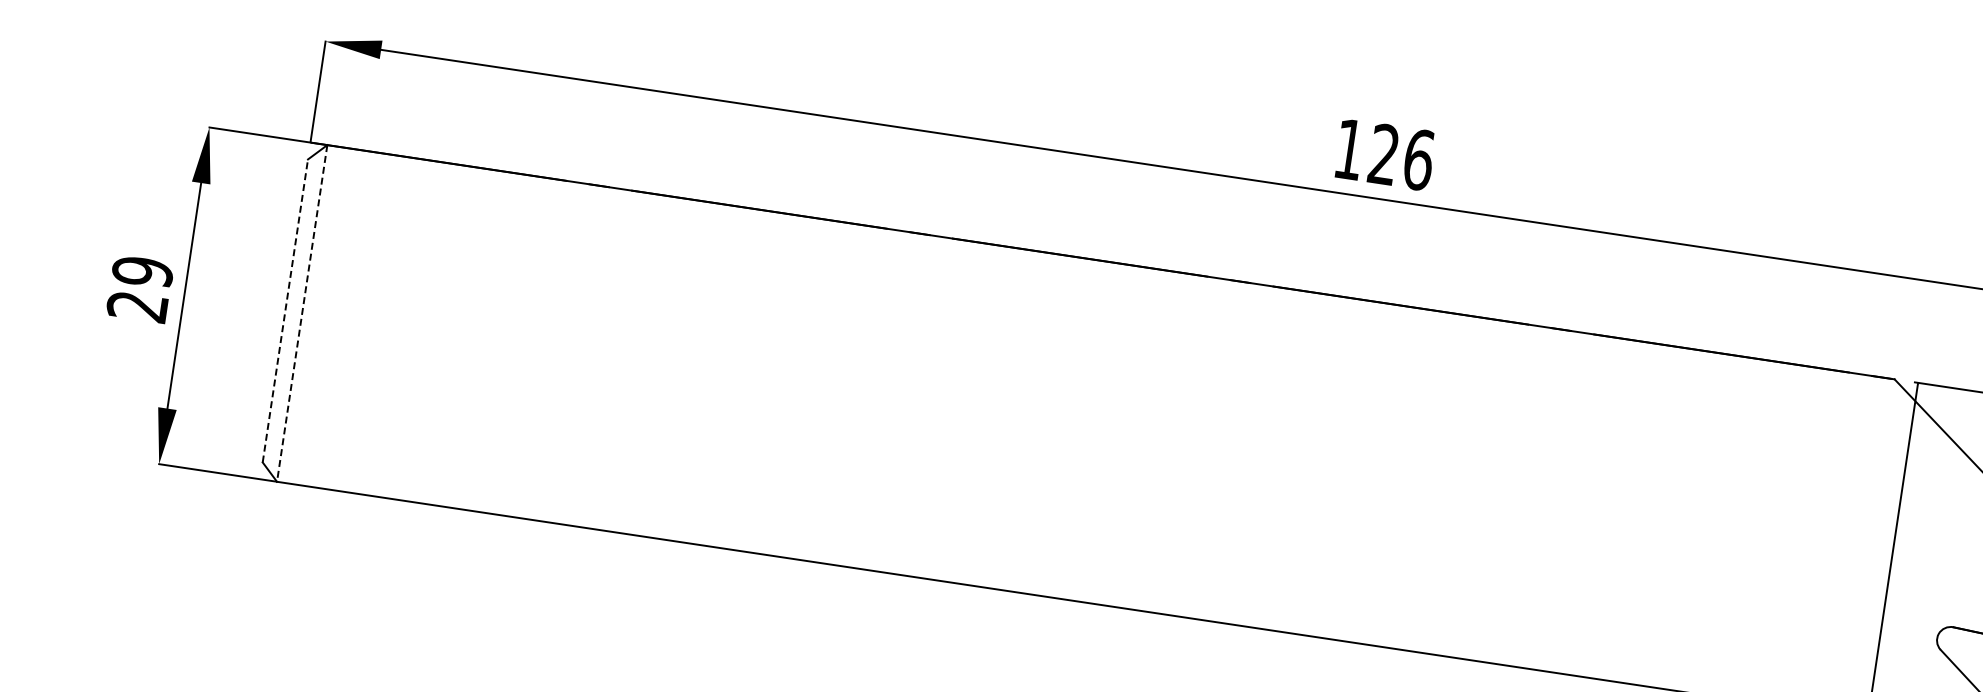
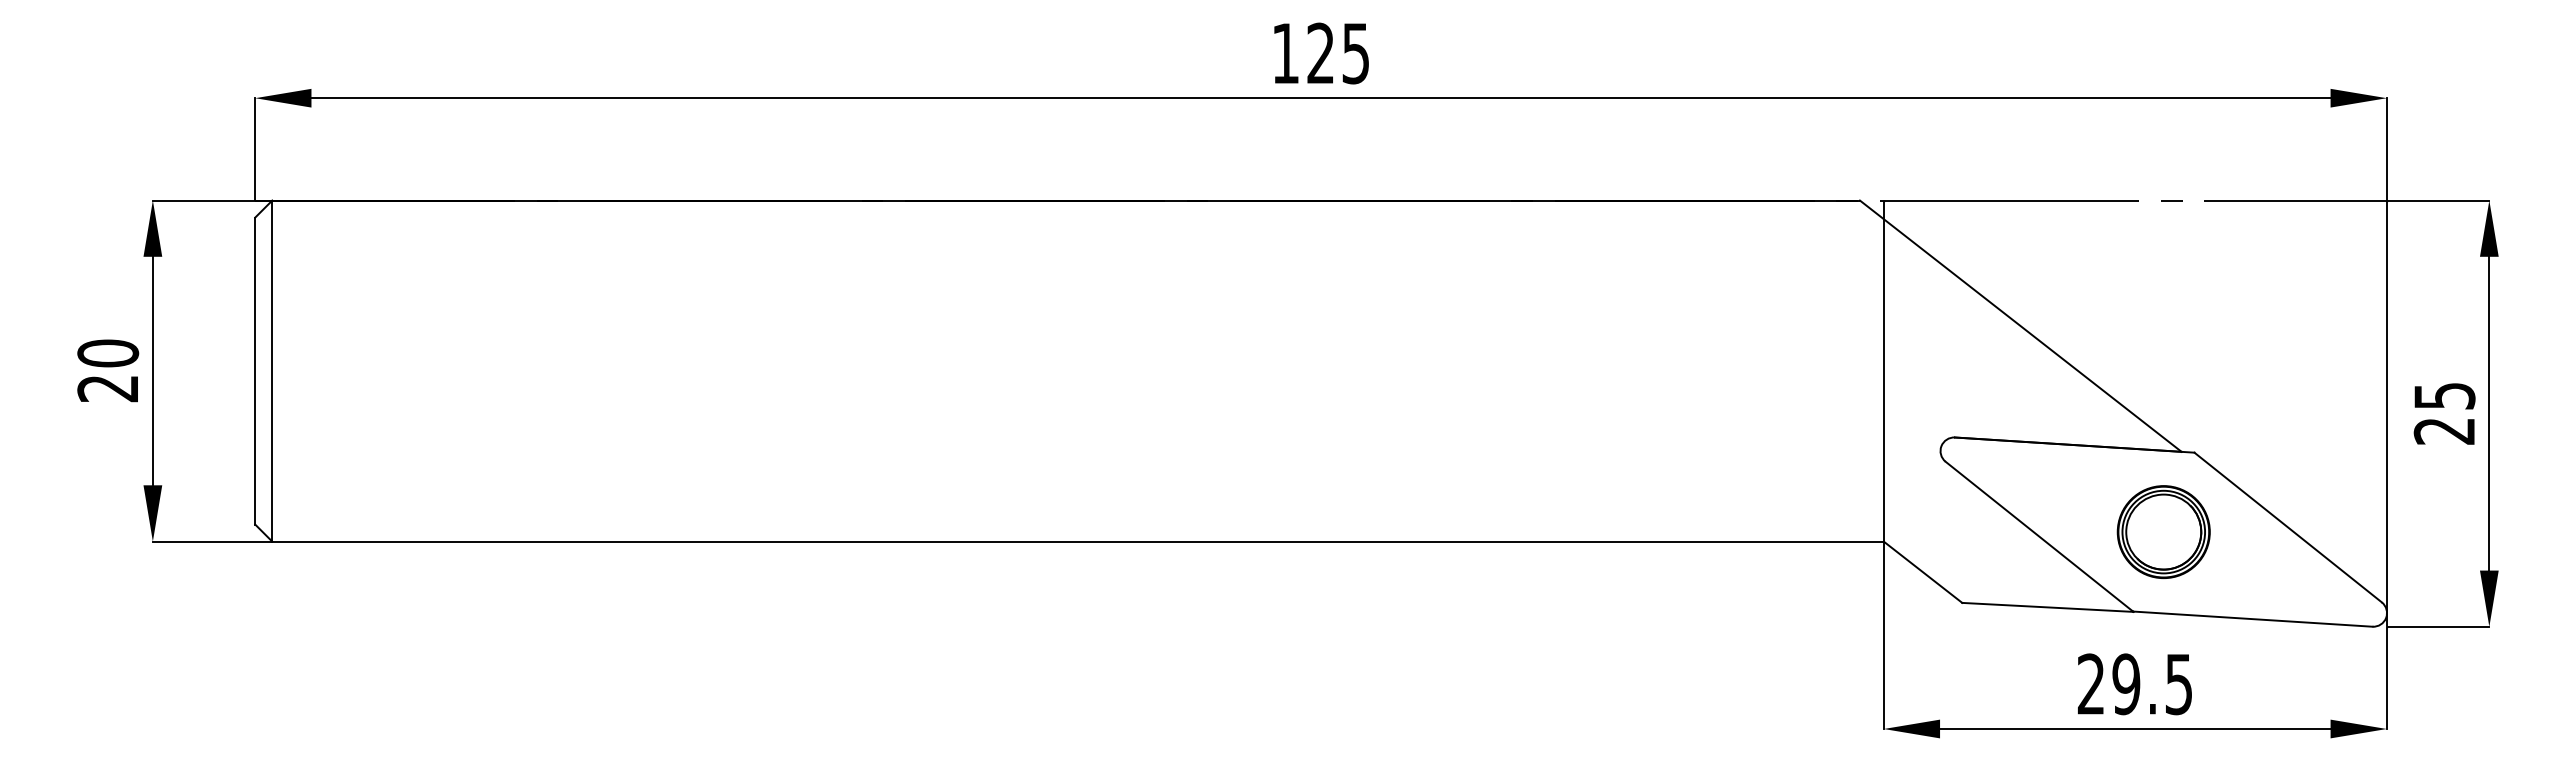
text: (1419, 159) -> (1356, 53), 126 -> 125
text: (143, 271) -> (108, 353), 29 -> 20
line: (285, 310) -> (255, 370), dashed -> solid
line: (302, 313) -> (272, 371), dashed -> solid

